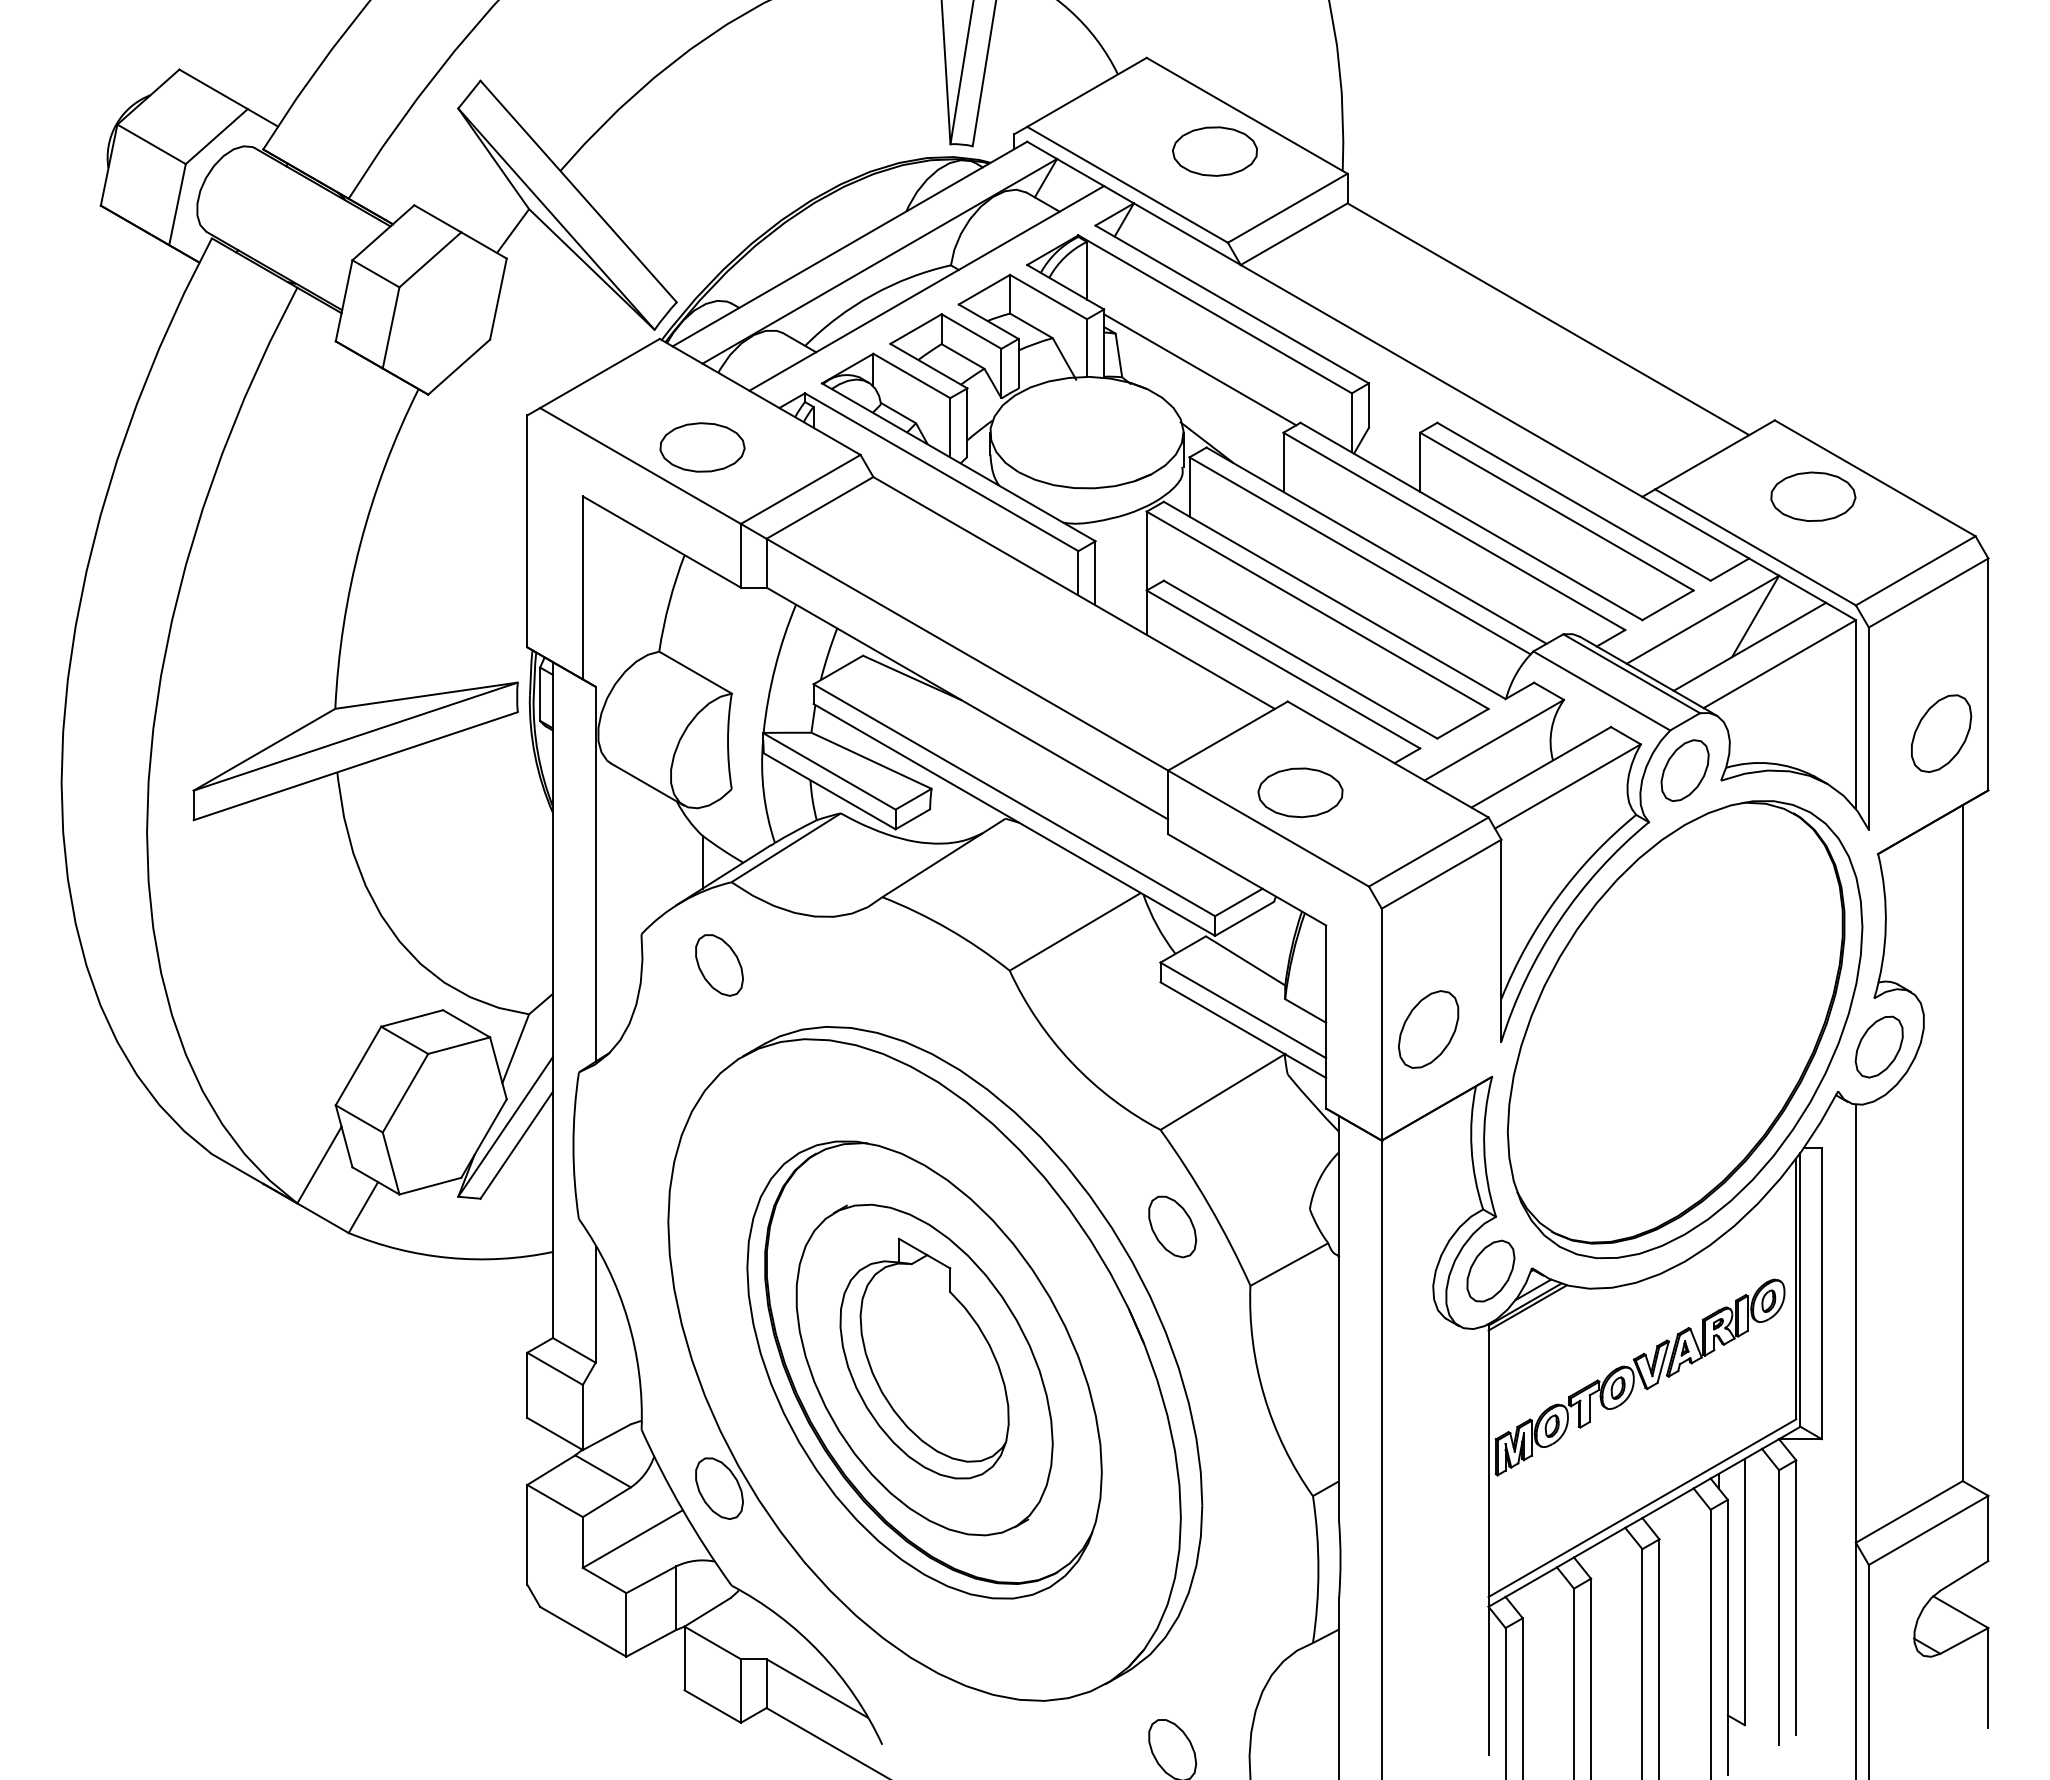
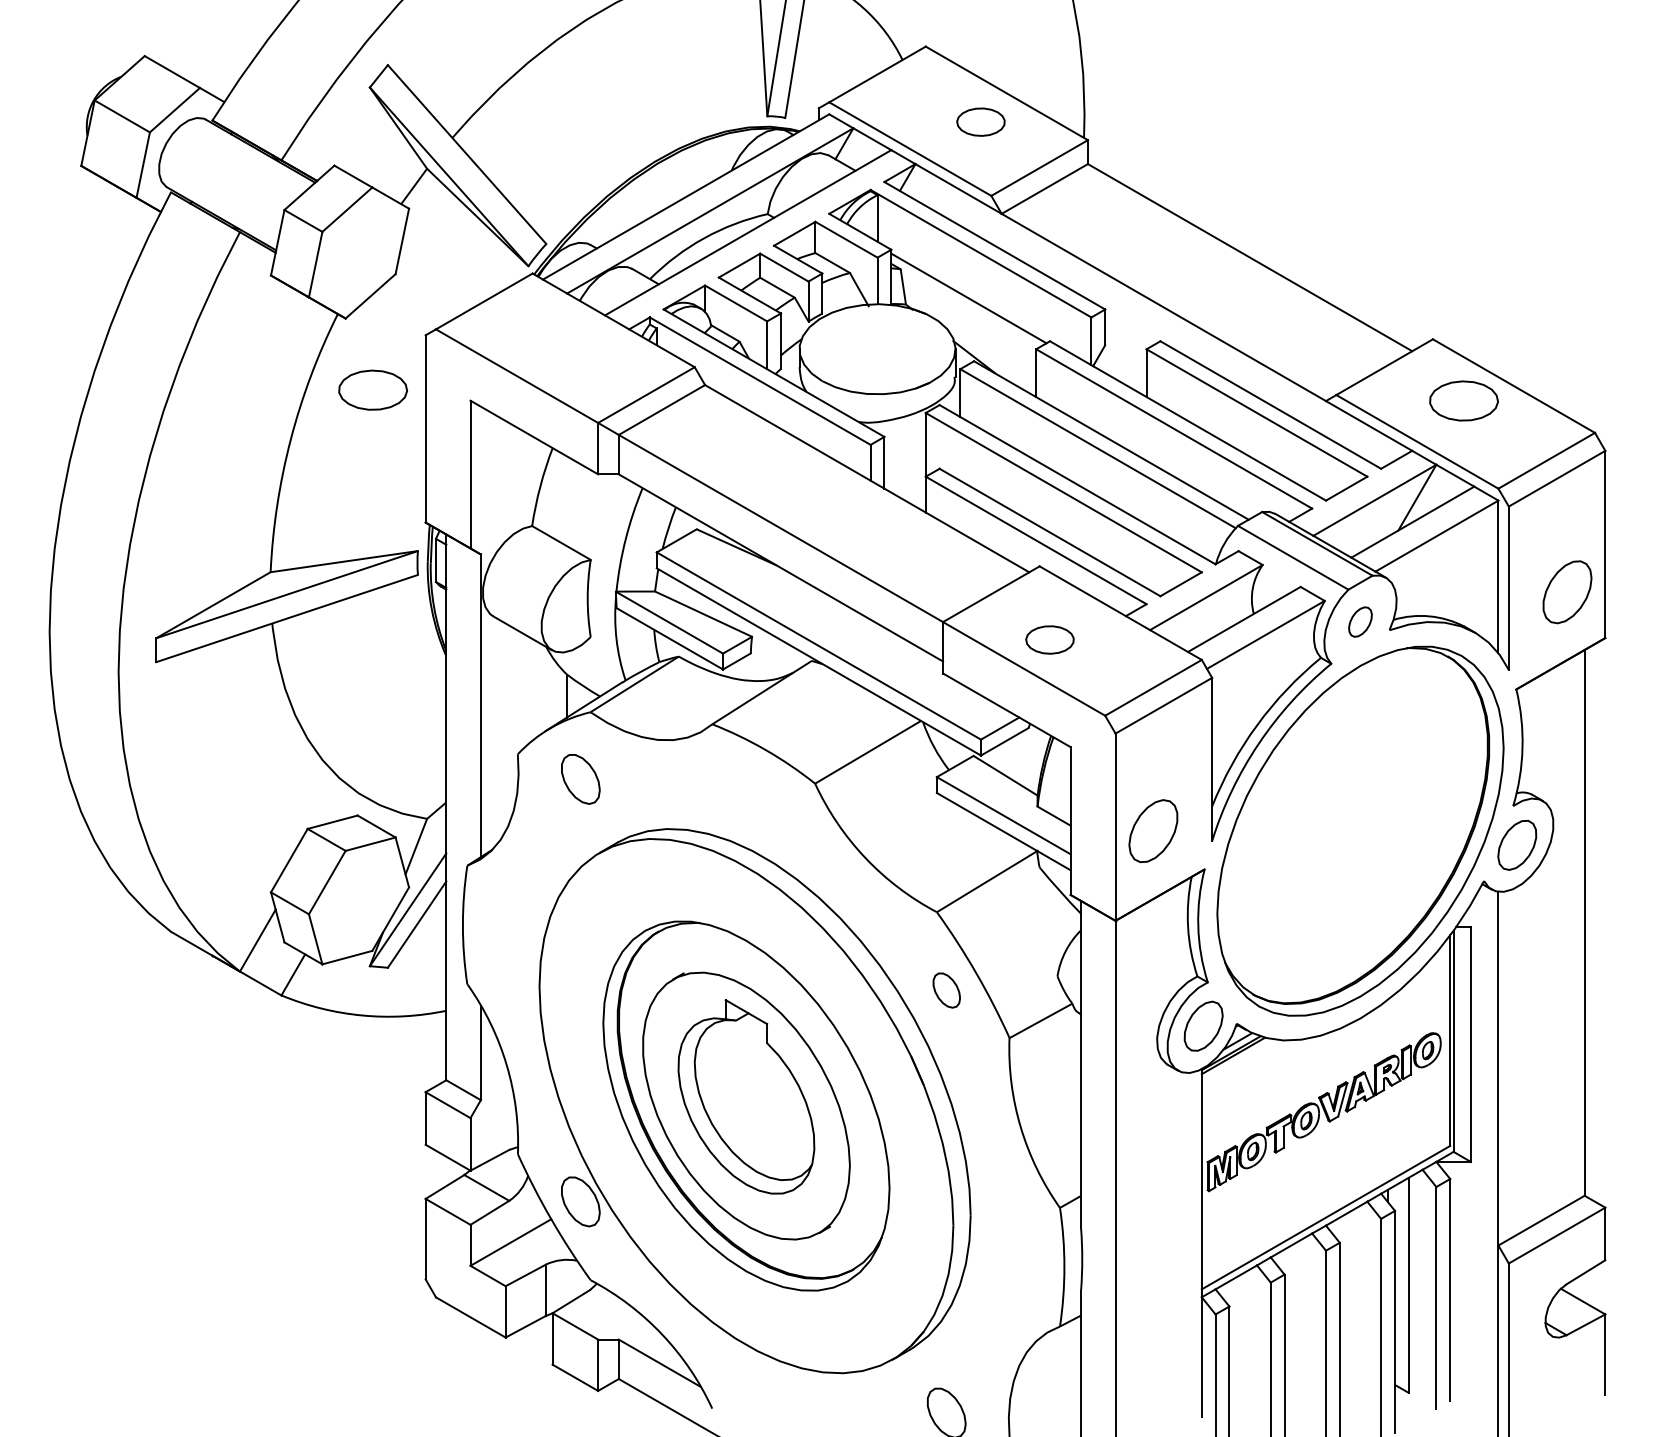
part: (1214, 150) -> (980, 121), size x0.7
part: (701, 446) -> (372, 389), moved
part: (1685, 769) -> (1360, 621), size x0.6
part: (1299, 792) -> (1049, 639), size x0.7
part: (1172, 1226) -> (946, 990), size x0.7

